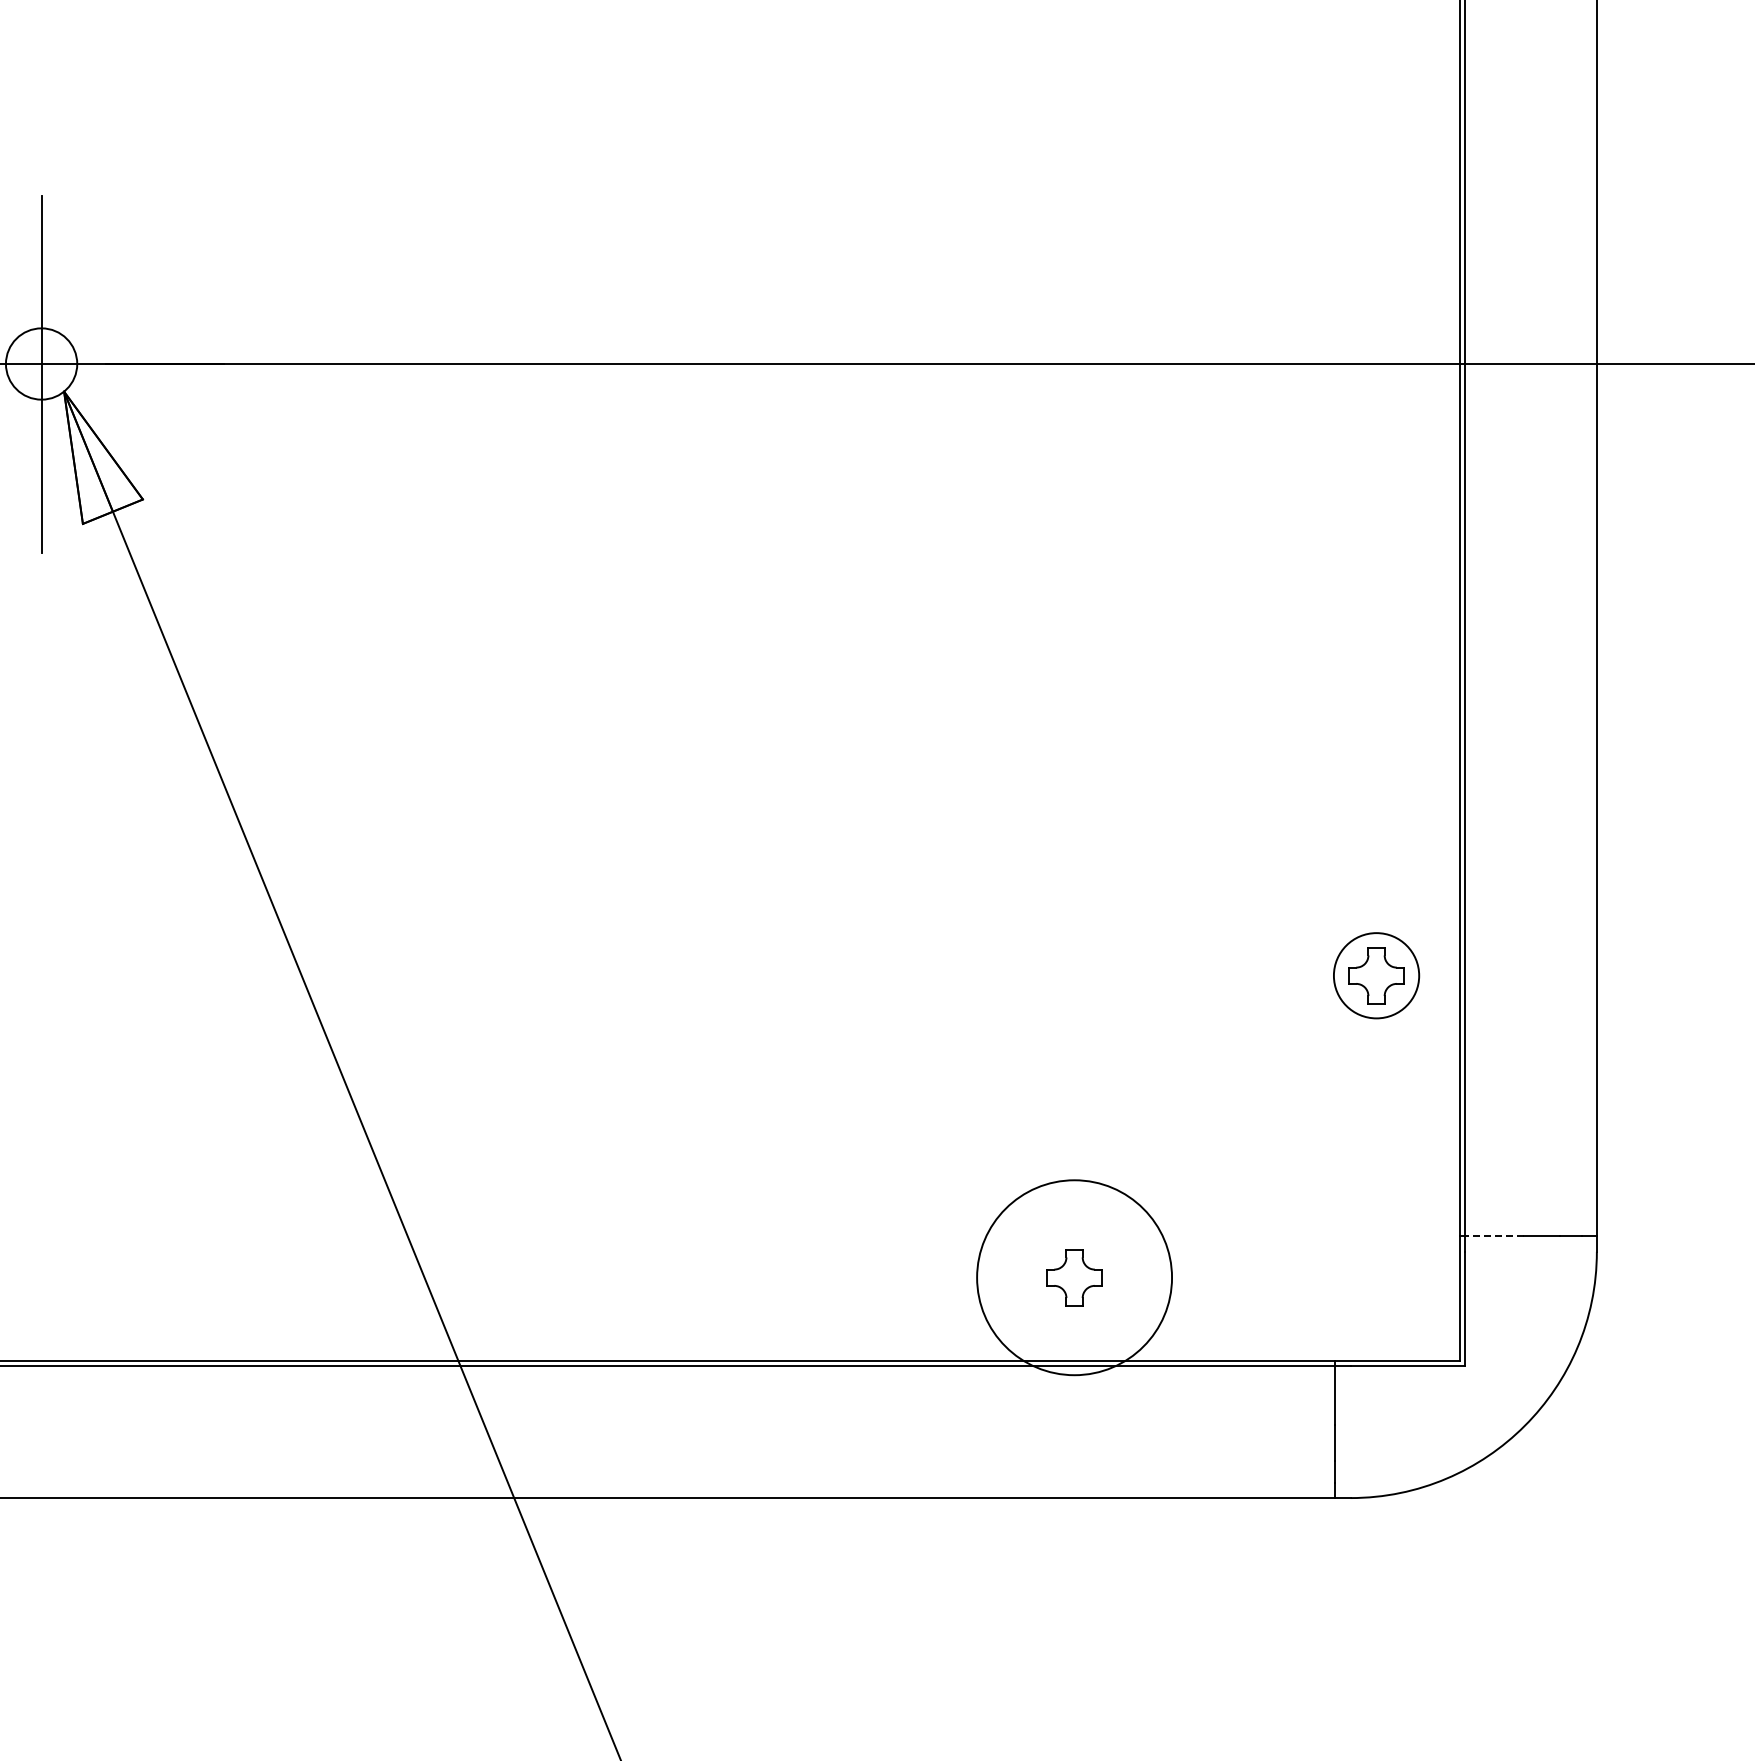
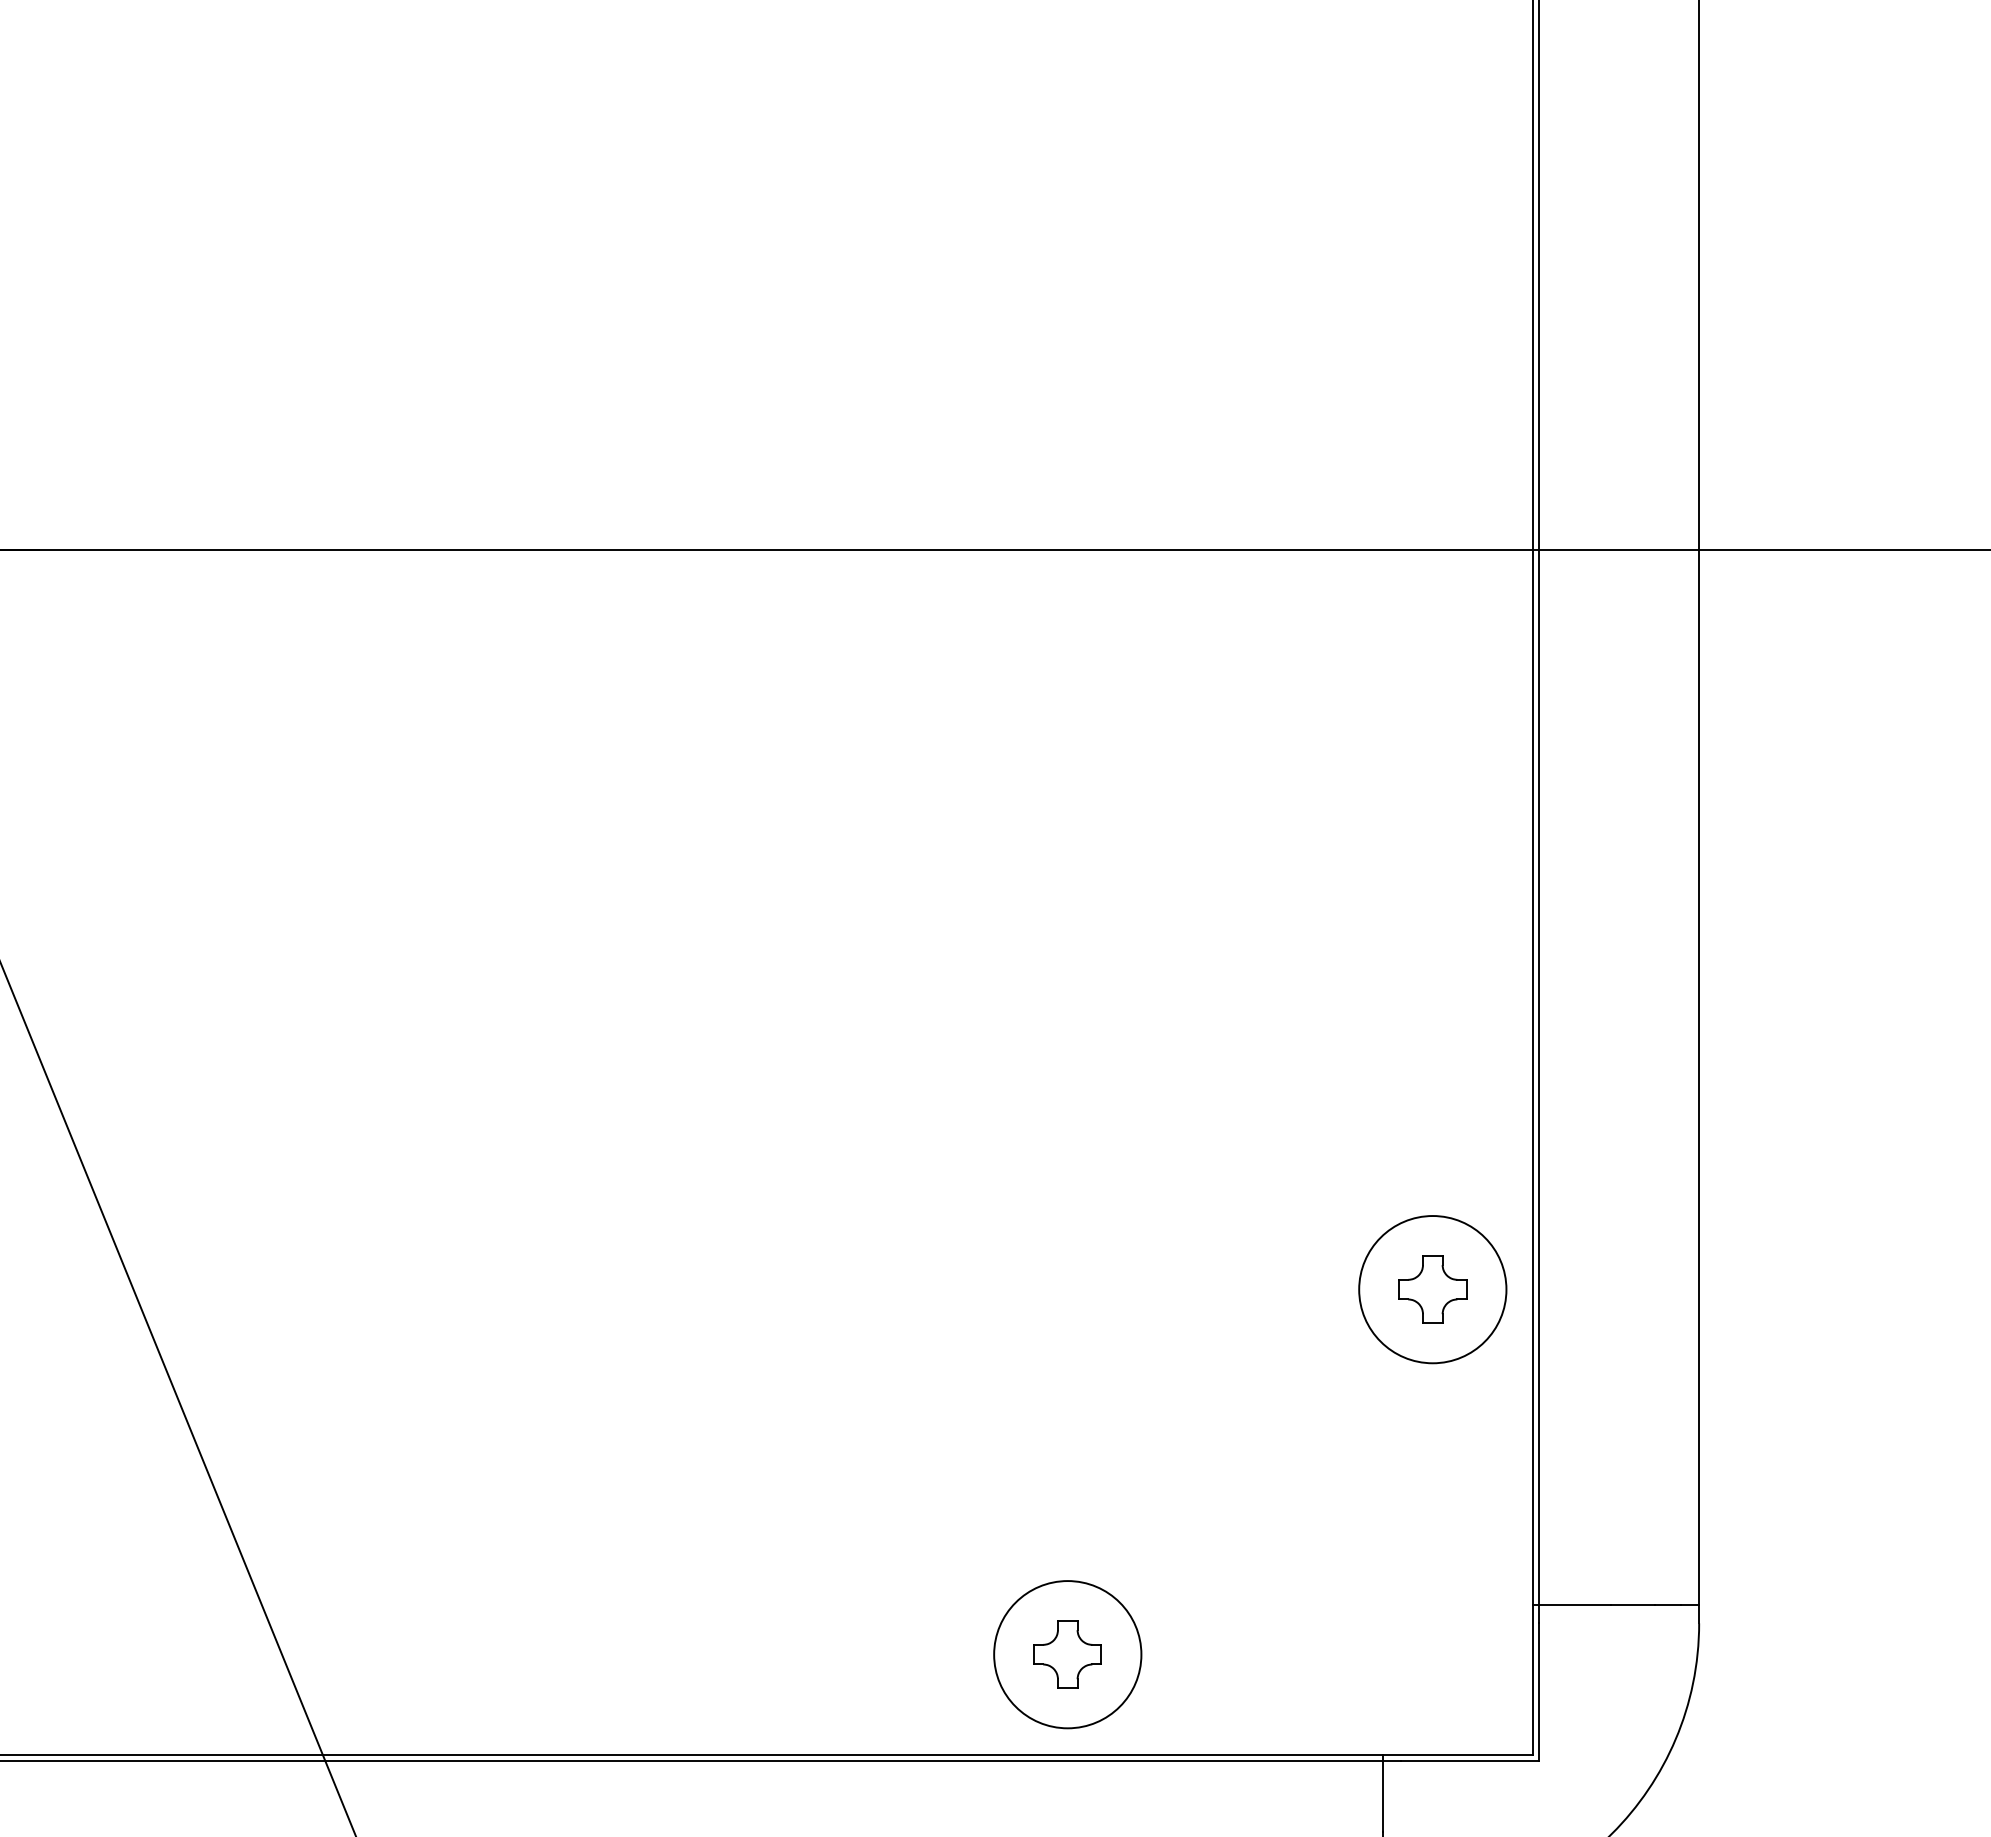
circle: (1376, 975) -> (1432, 1289), size x1.43
line: (1493, 1236) -> (1574, 1604), dashed -> solid
circle: (1074, 1277) -> (1067, 1654), size x0.62

